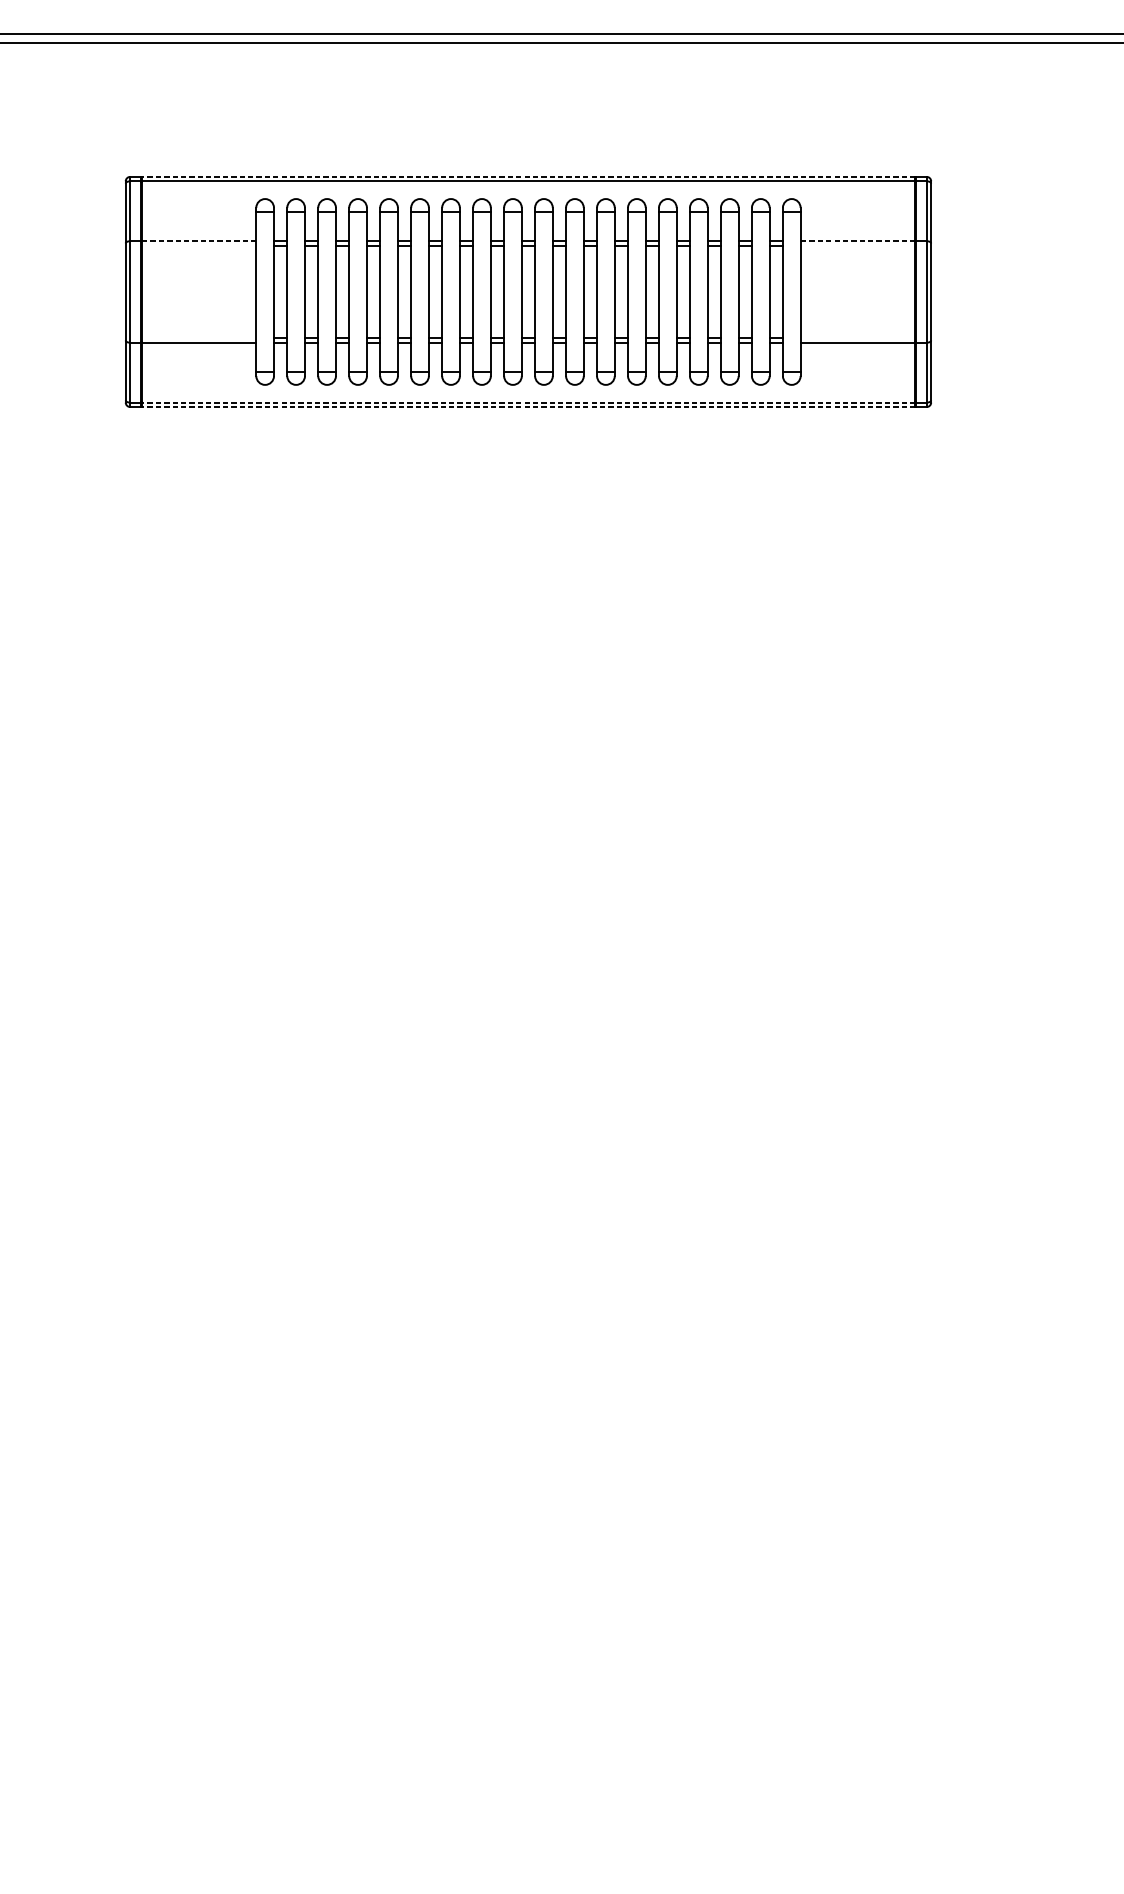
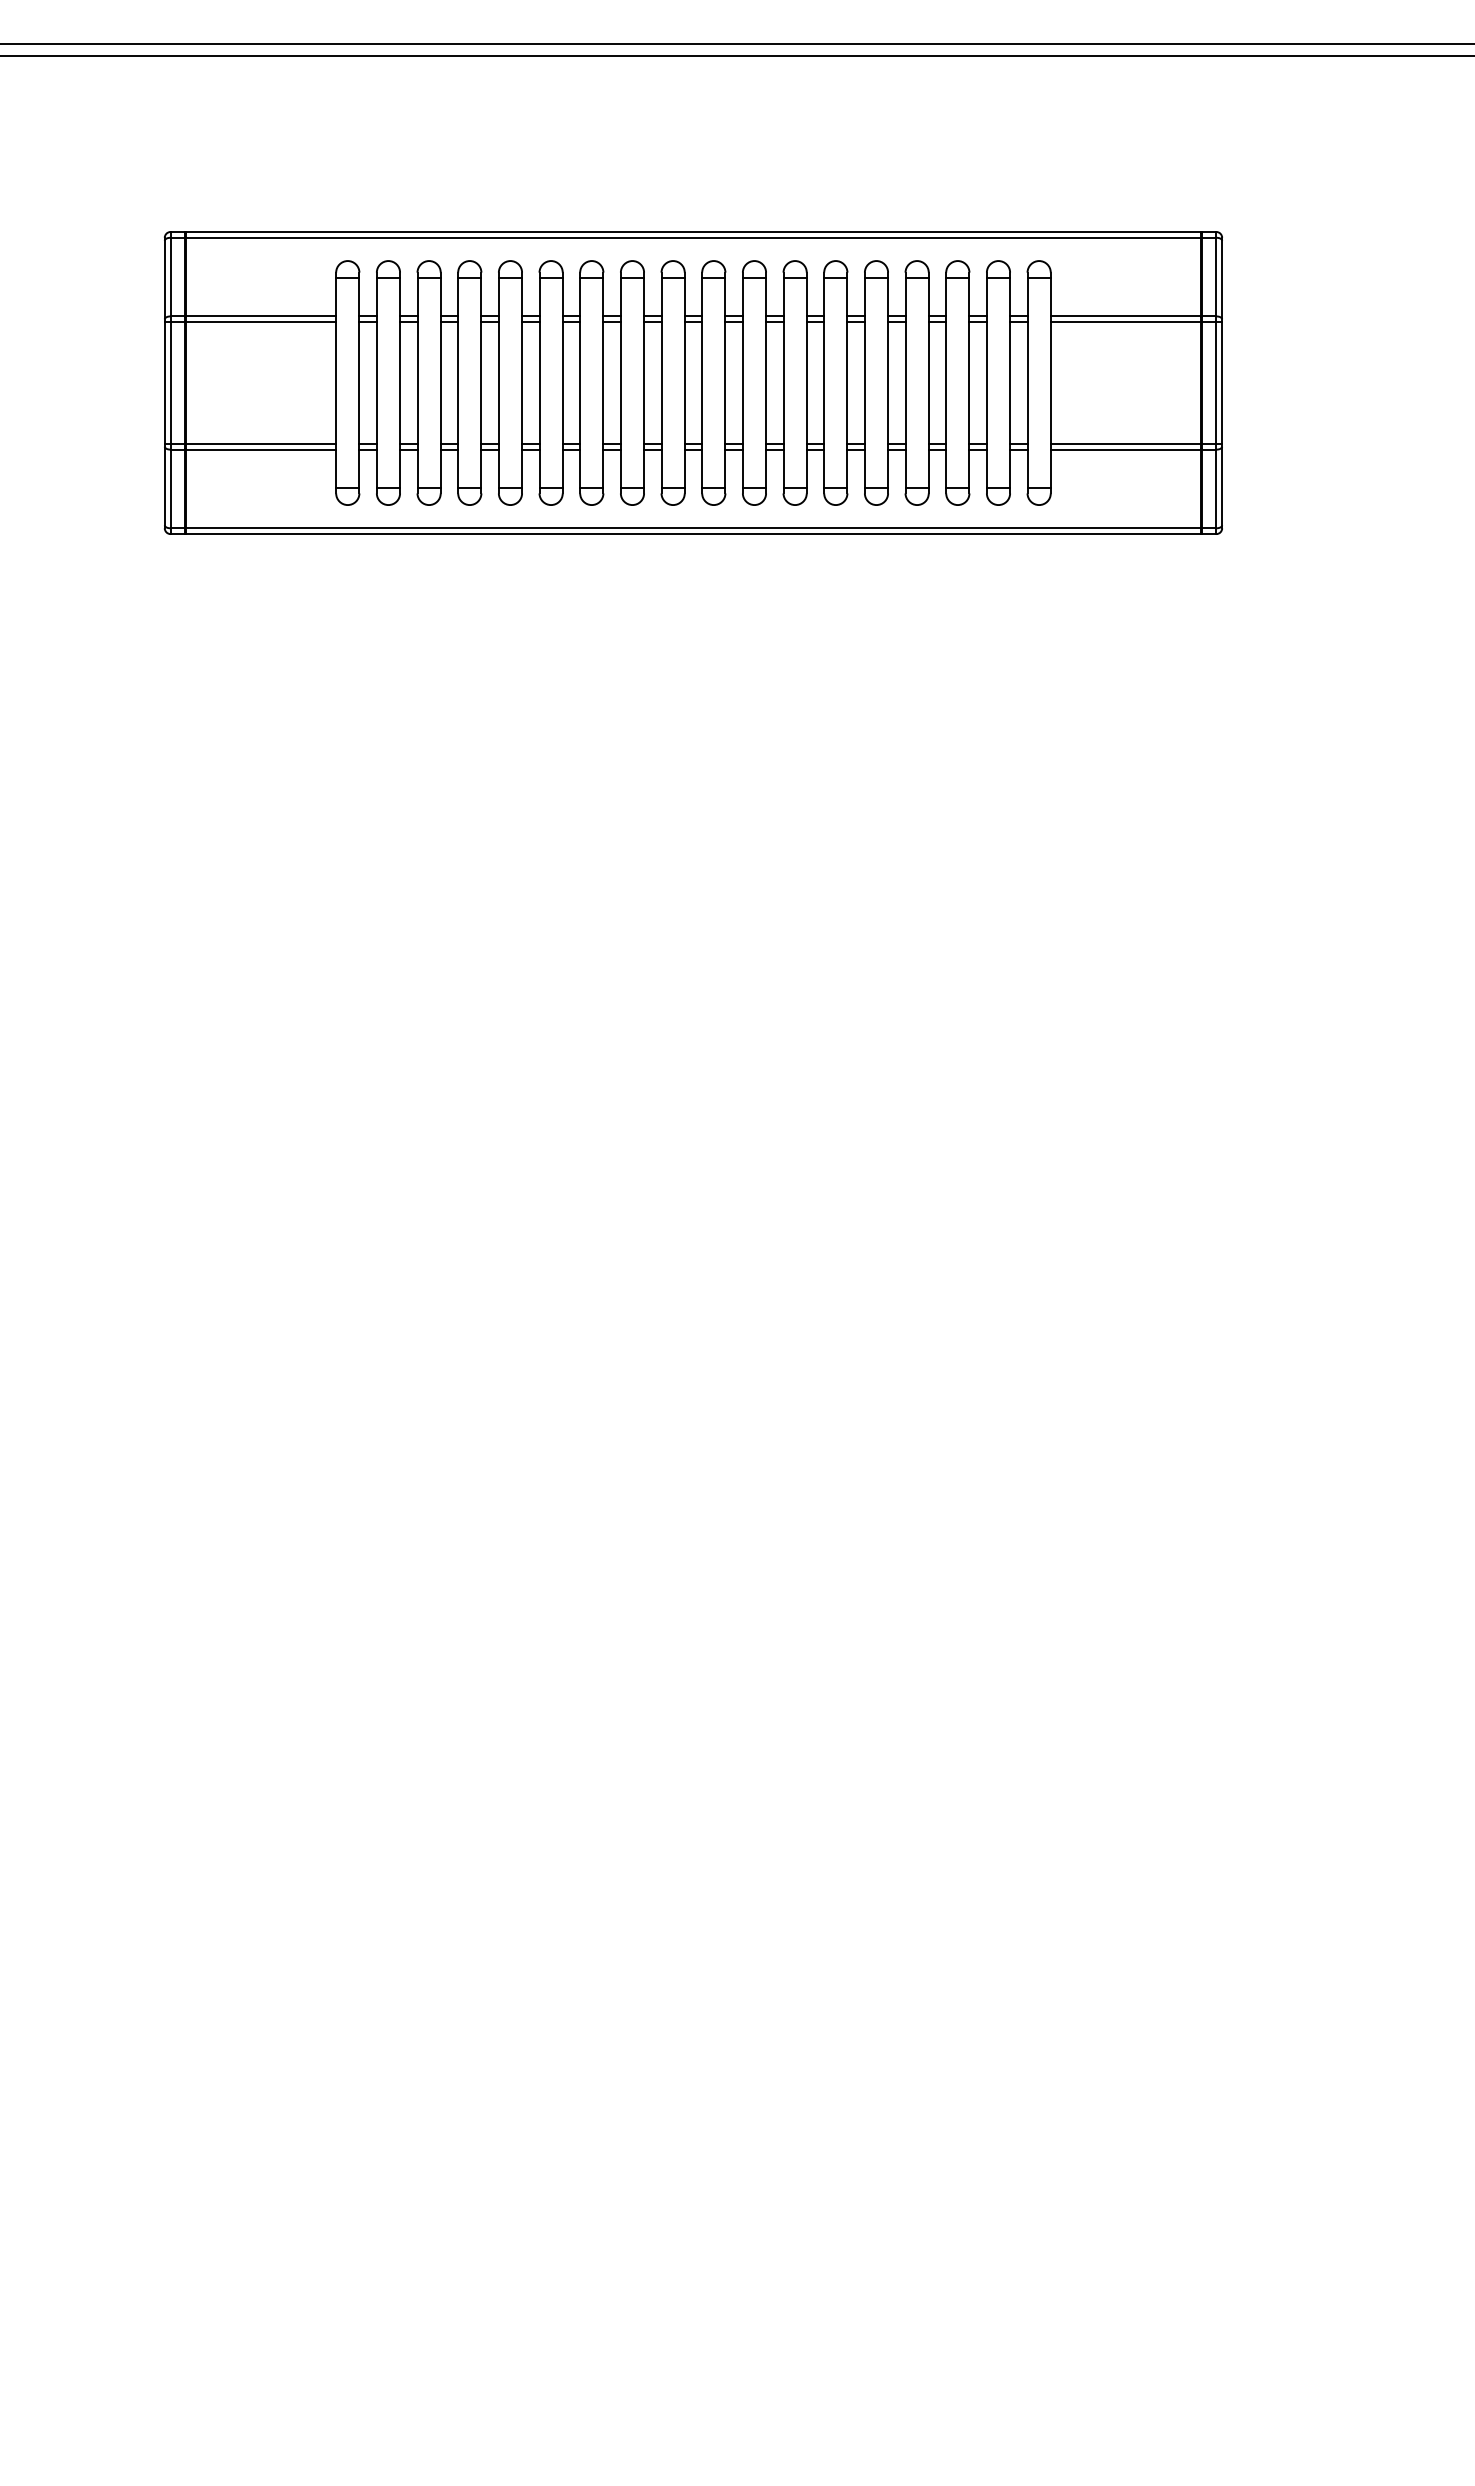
line: (528, 177) -> (693, 232), dashed -> solid
line: (198, 241) -> (260, 316), dashed -> solid
line: (857, 241) -> (1125, 316), dashed -> solid
line: (191, 245) -> (250, 322), added
line: (865, 245) -> (1136, 322), added
line: (191, 338) -> (250, 443), added
line: (865, 338) -> (1136, 443), added
line: (528, 402) -> (693, 528), dashed -> solid
line: (528, 407) -> (693, 534), dashed -> solid

